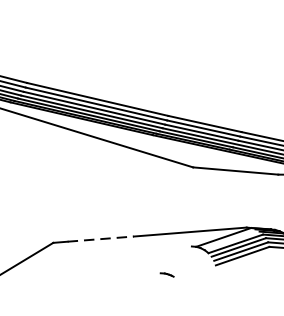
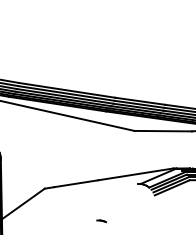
line: (100, 238) -> (76, 183), dashed -> solid
part: (166, 275) -> (101, 221), moved

